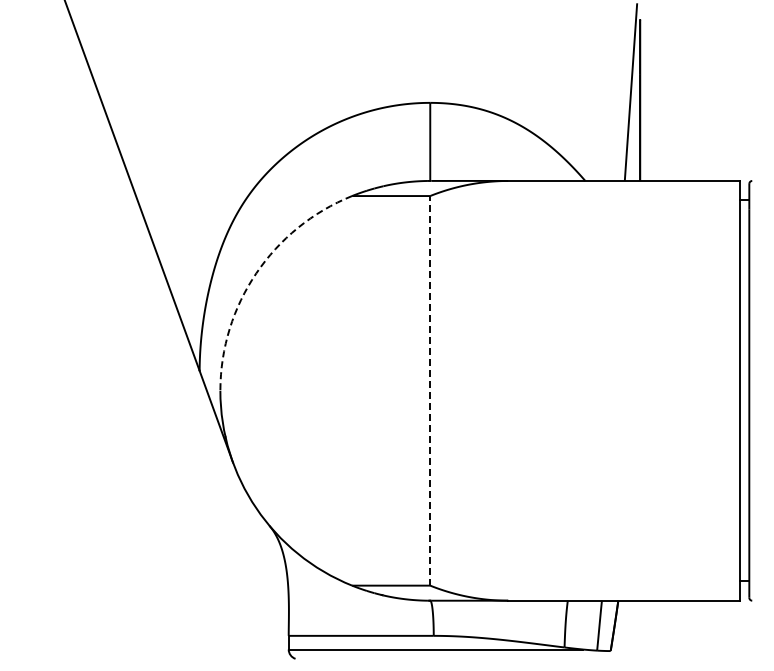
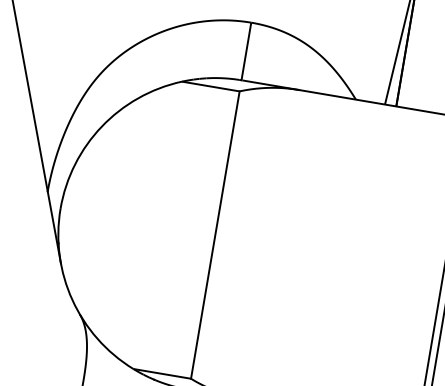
arc: (256, 273) -> (101, 126), dashed -> solid
line: (430, 390) -> (215, 234), dashed -> solid

